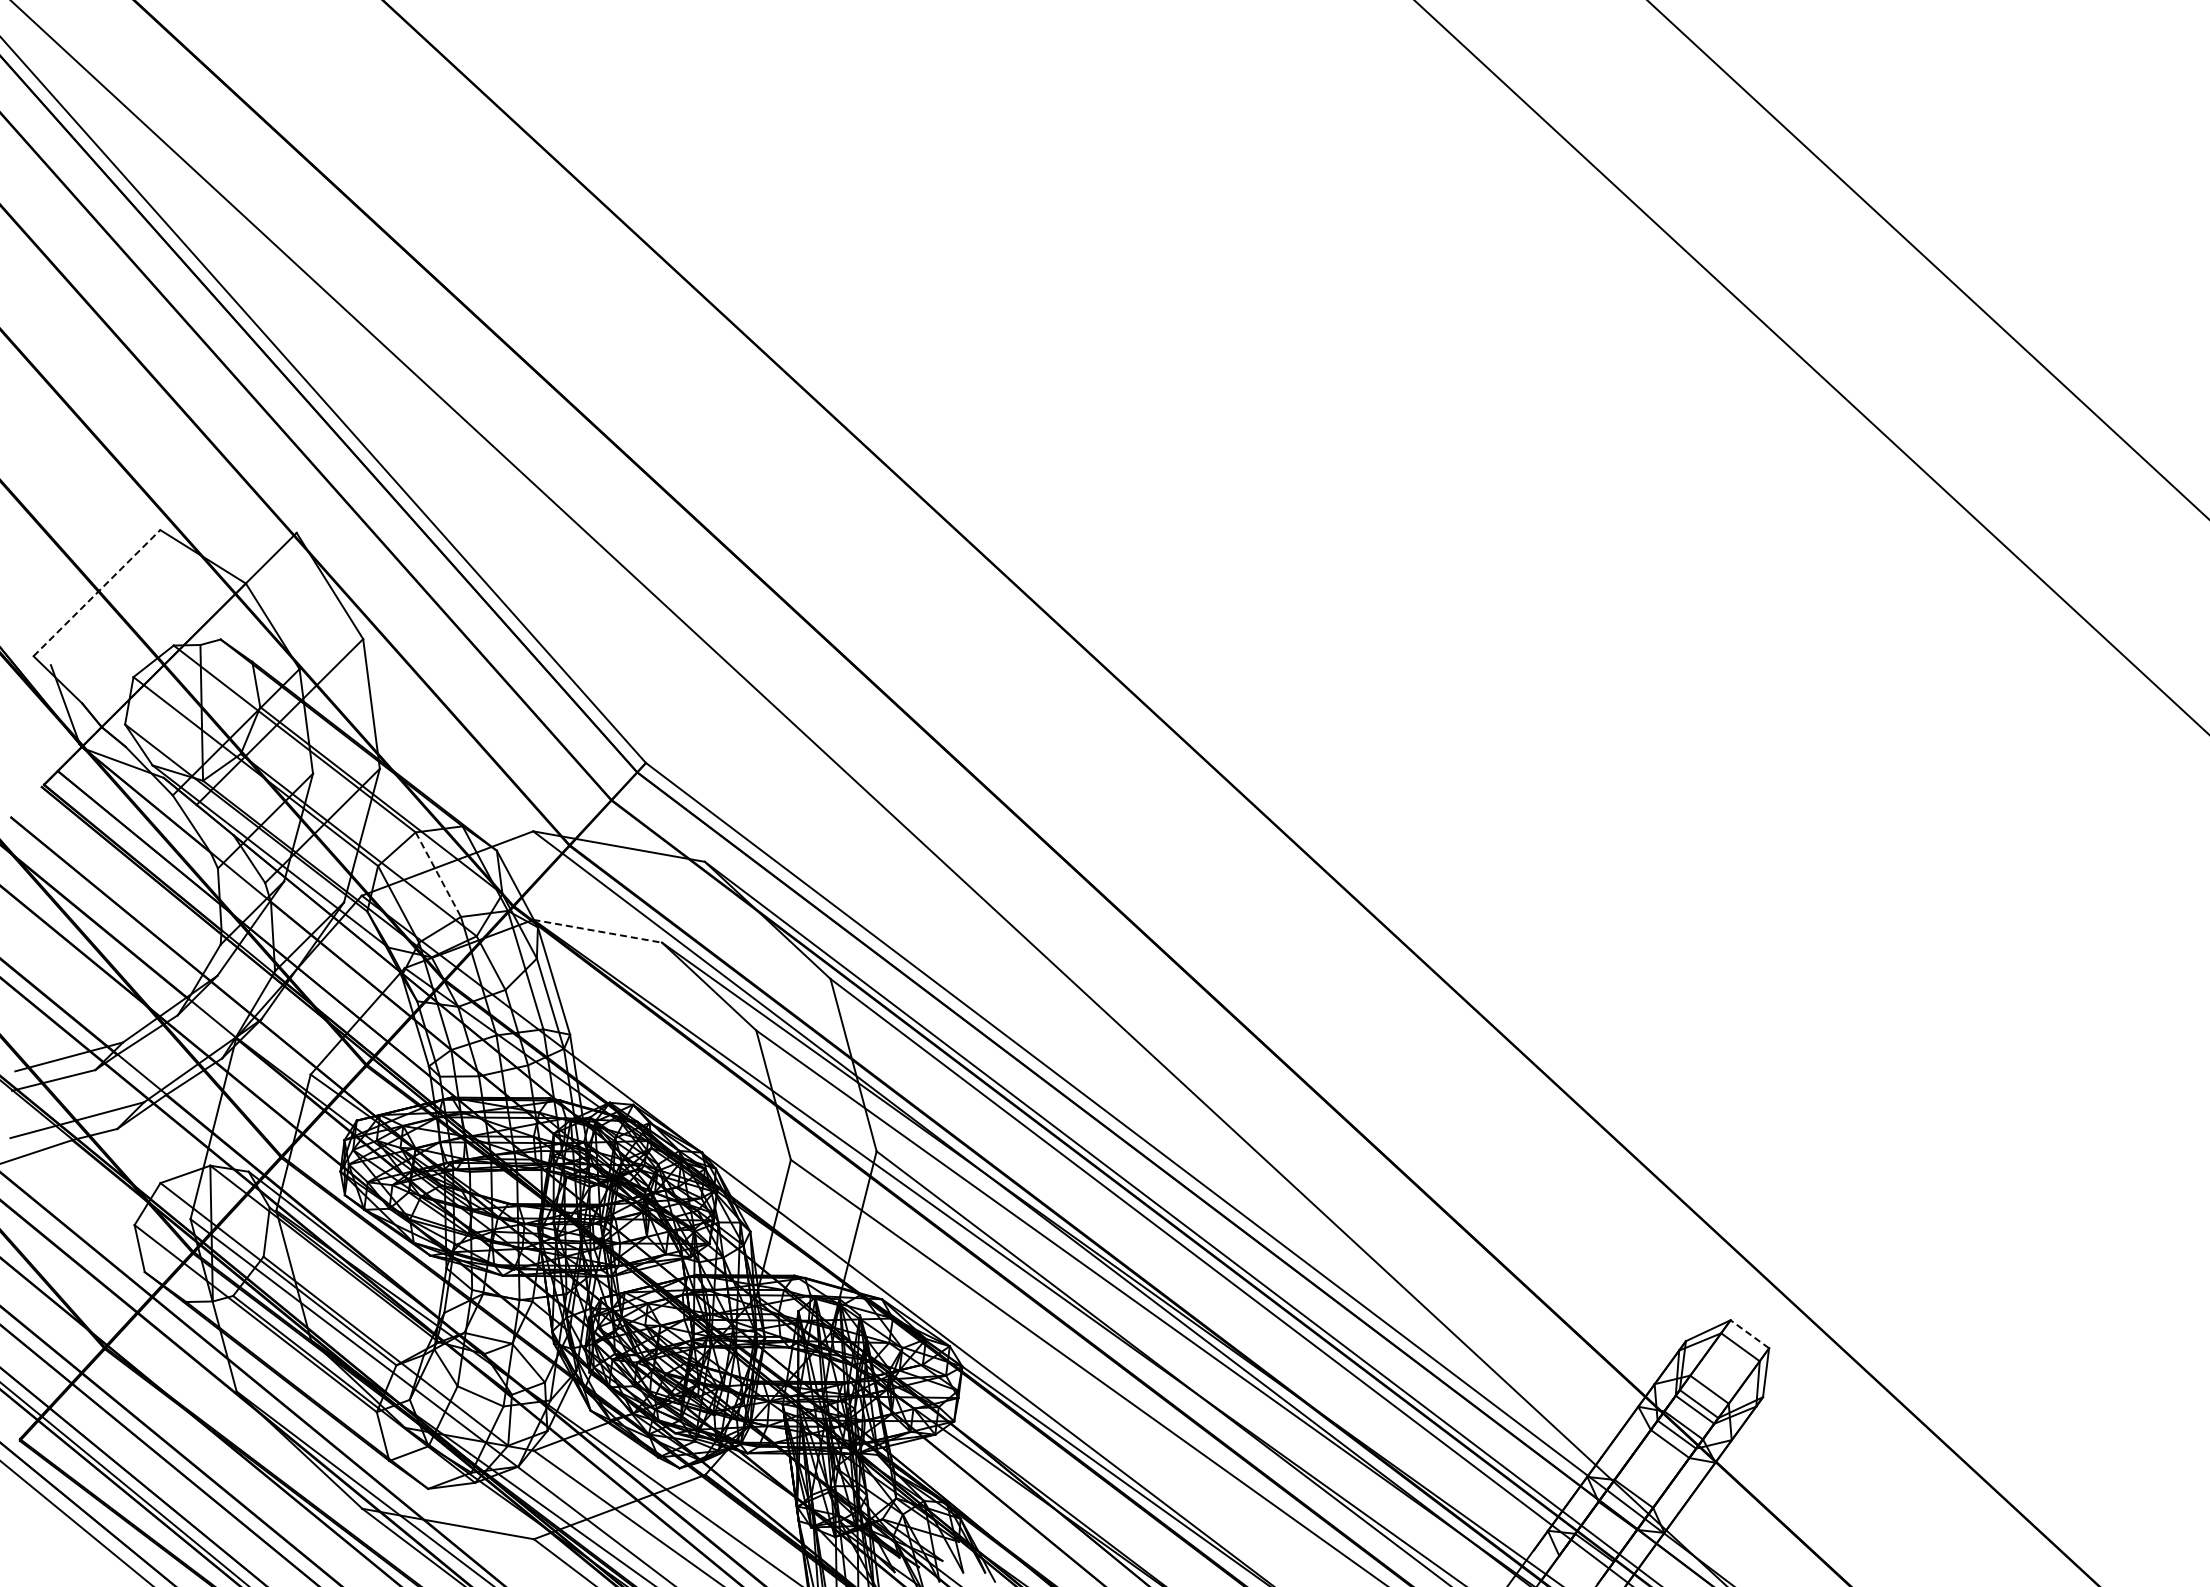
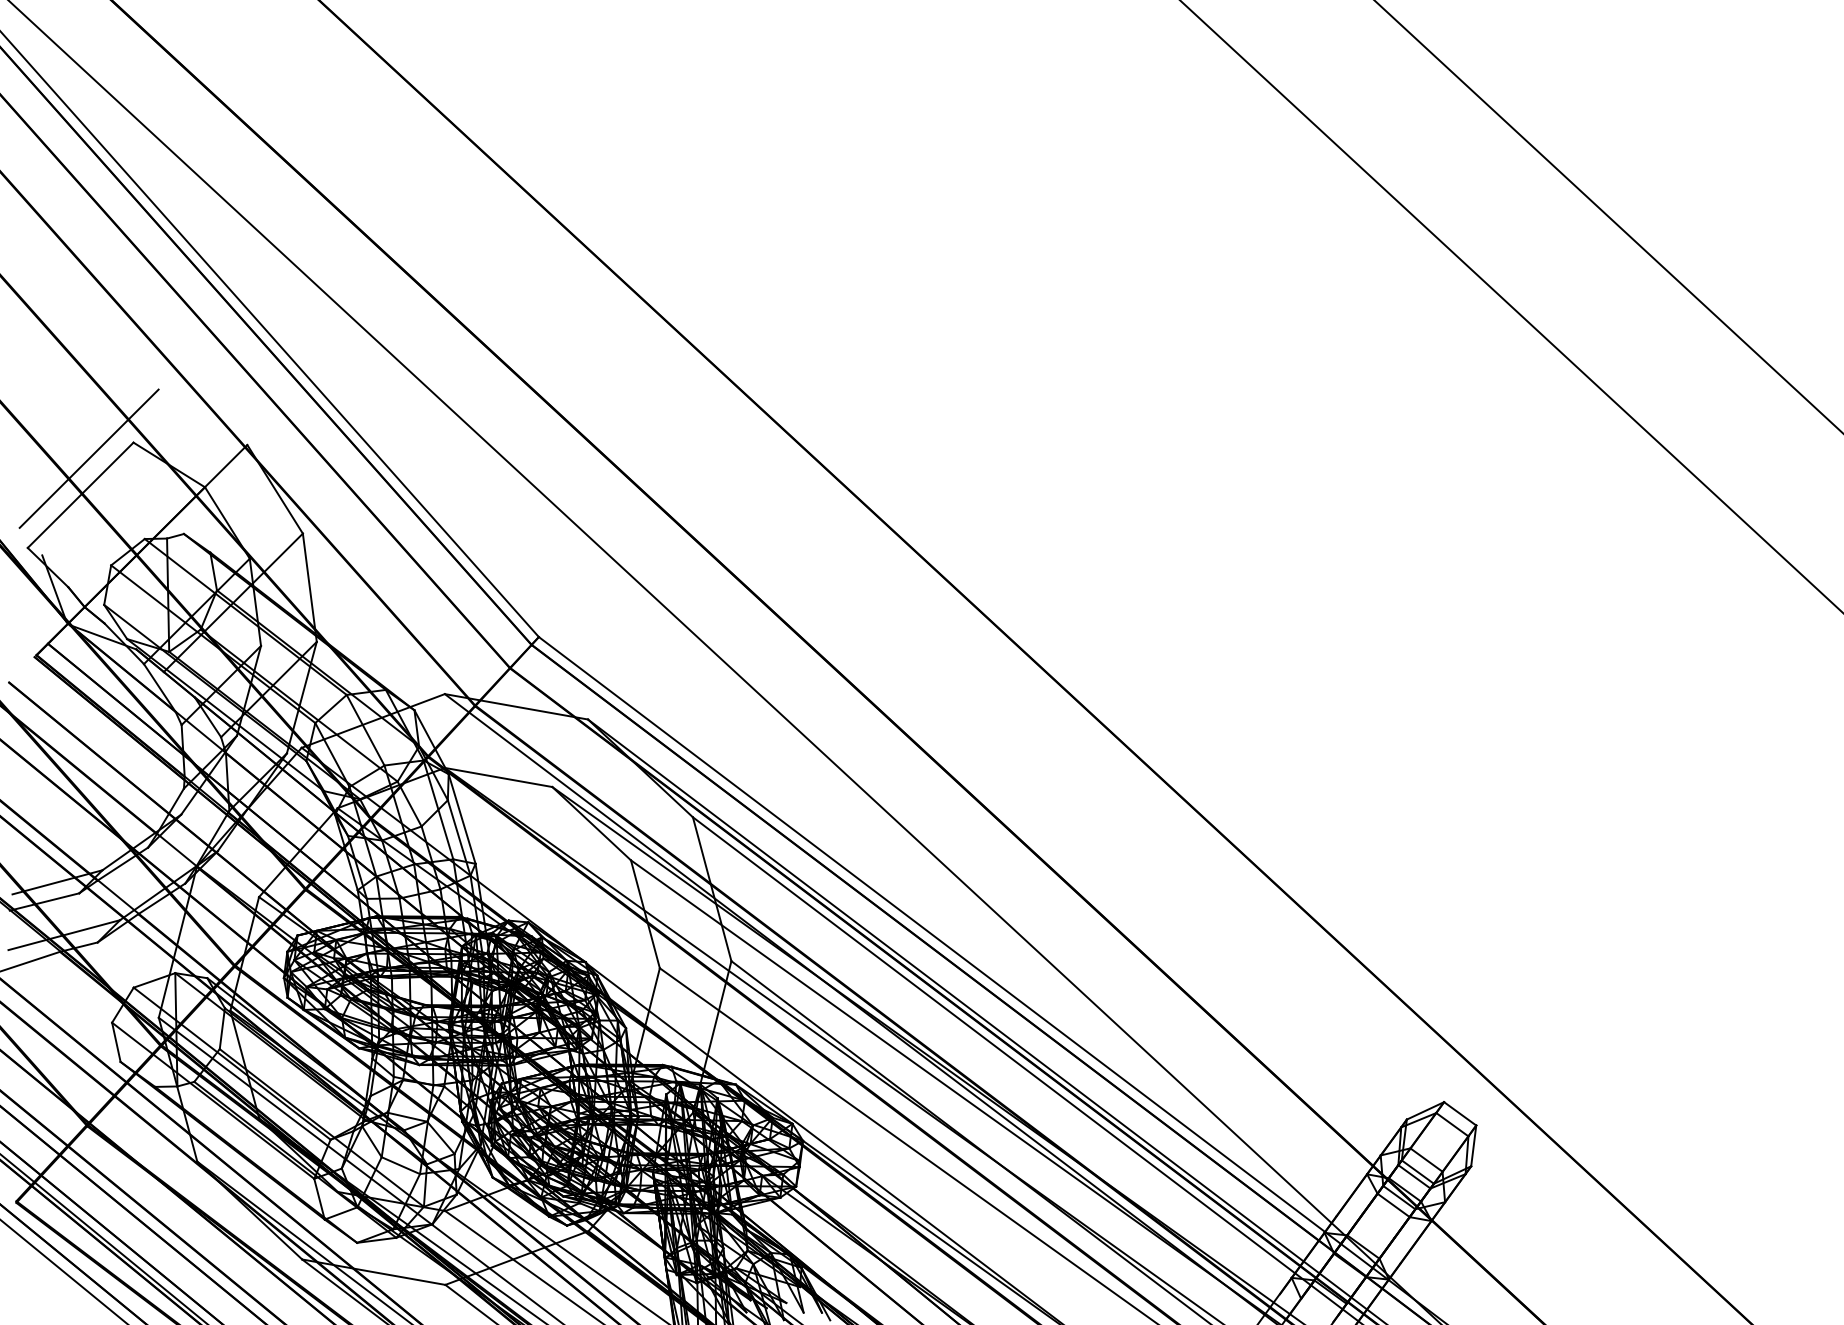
line: (106, 549) -> (88, 458), added
line: (97, 592) -> (81, 494), dashed -> solid
line: (438, 874) -> (365, 730), dashed -> solid
line: (598, 931) -> (499, 777), dashed -> solid
line: (1749, 1334) -> (1459, 1114), dashed -> solid

